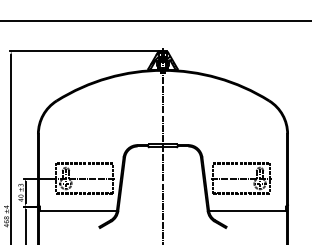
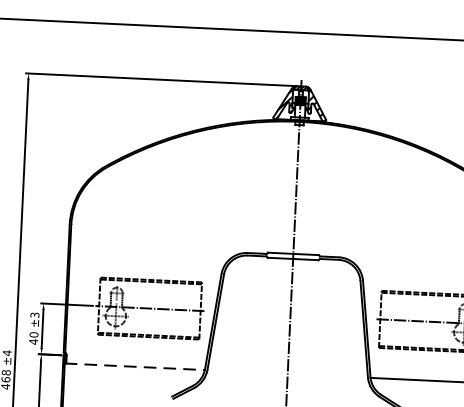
line: (78, 211) -> (135, 367), solid -> dashed

